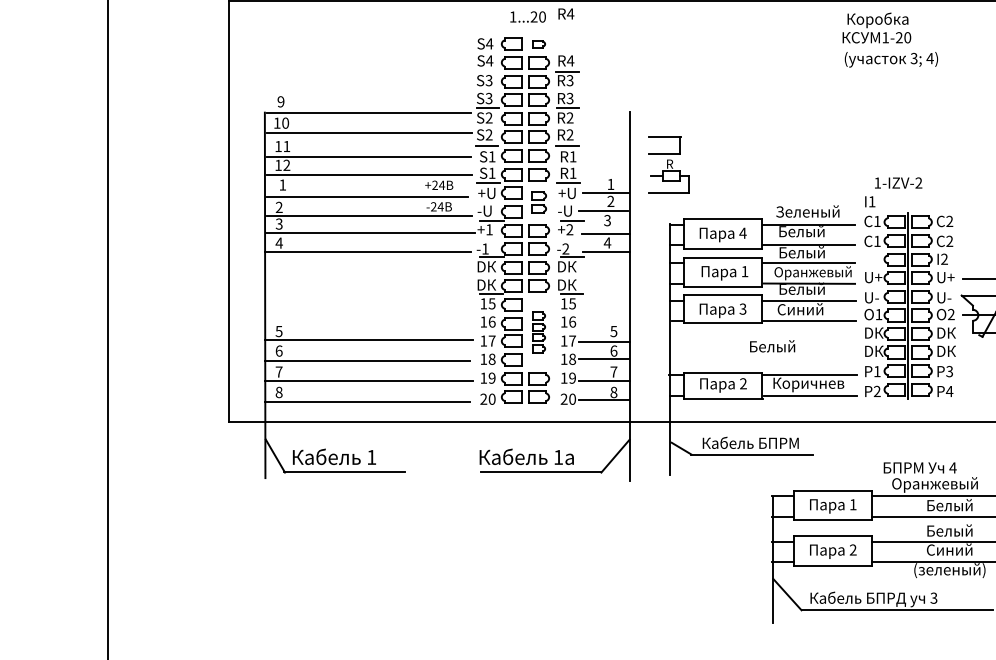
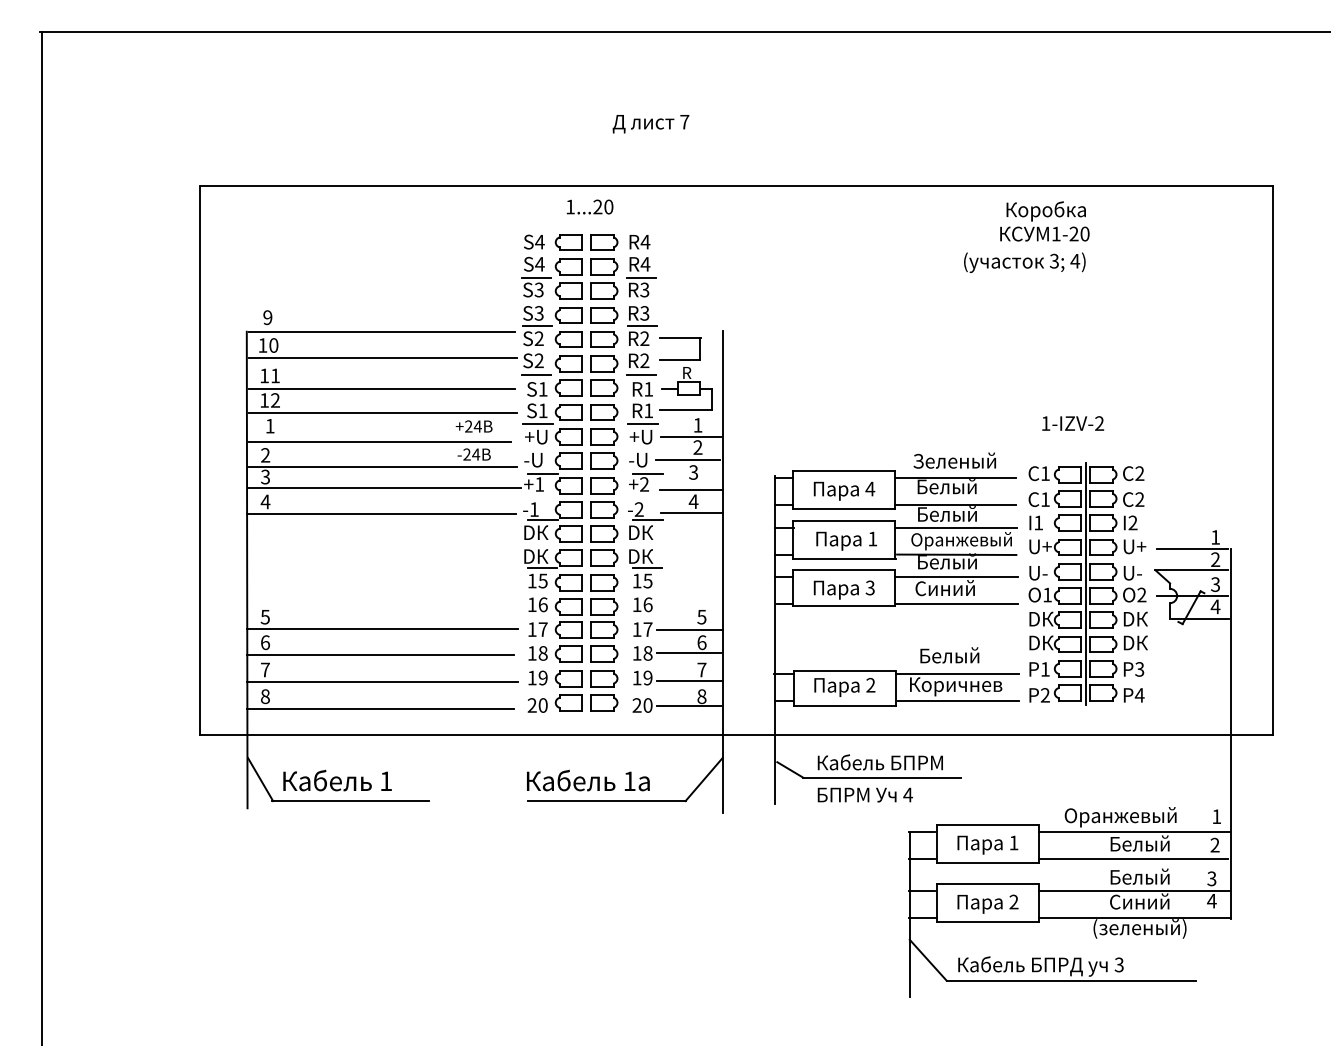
text: (566, 14) -> (639, 242), moved
part: (539, 44) -> (604, 242), size x1.67
text: (891, 59) -> (1024, 262), moved
line: (487, 71) -> (536, 278), added
part: (668, 164) -> (685, 373), moved
text: (869, 201) -> (1035, 522), moved
part: (539, 202) -> (604, 448), size x1.43
part: (539, 332) -> (604, 618), size x1.67
text: (772, 346) -> (949, 655), moved
text: (919, 467) -> (864, 794), moved

